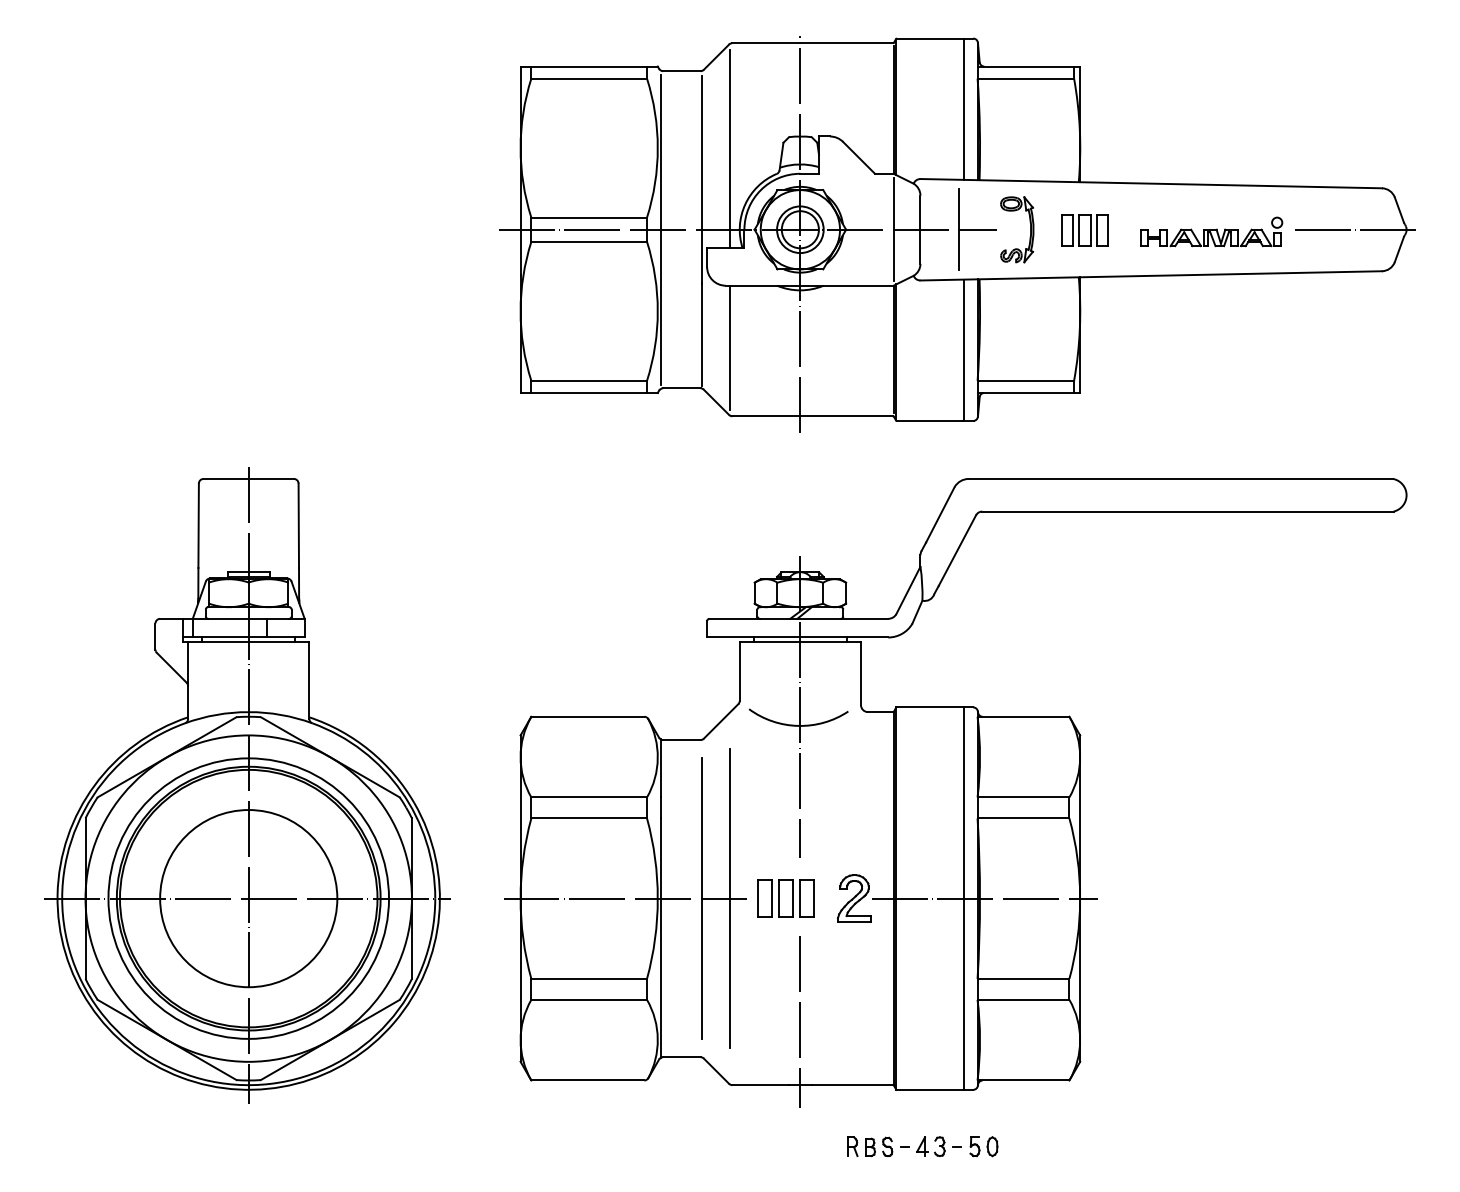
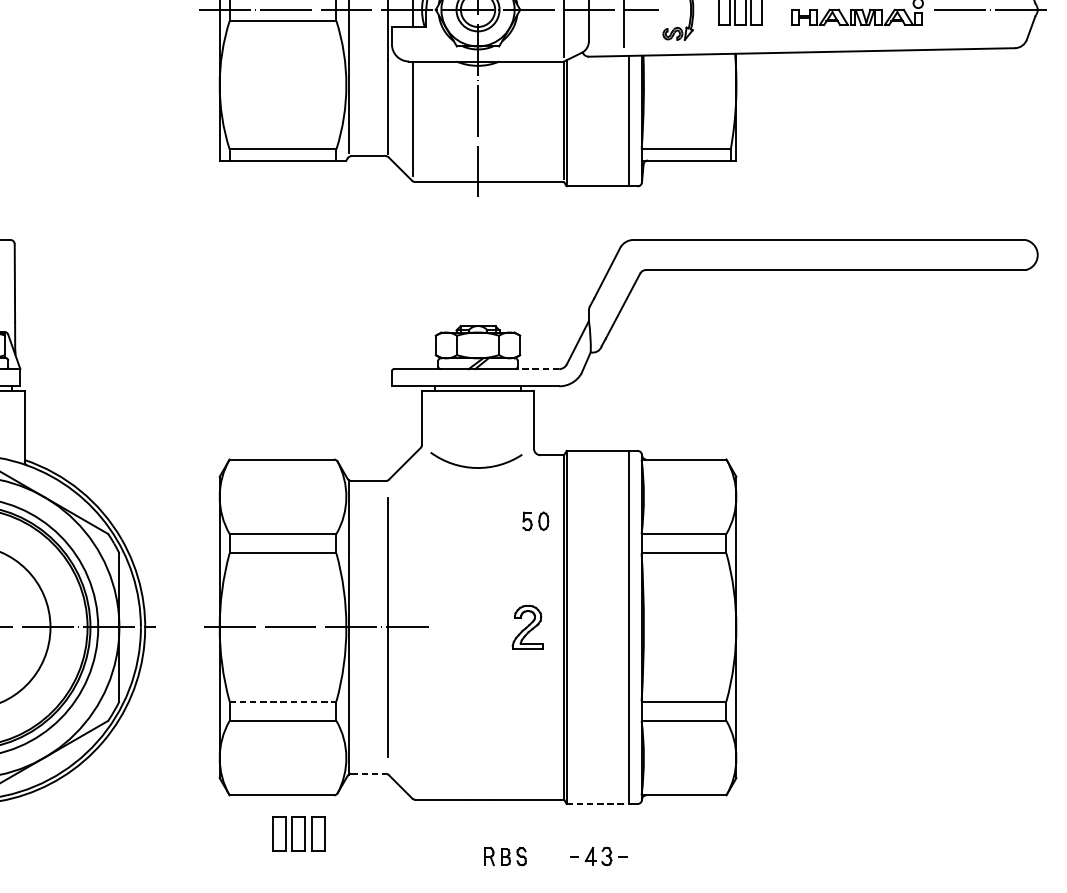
line: (864, 618) -> (537, 368), solid -> dashed
line: (800, 706) -> (478, 450), removed
line: (730, 898) -> (413, 627), removed
part: (785, 898) -> (298, 834), moved
line: (984, 898) -> (648, 627), removed
line: (589, 978) -> (283, 701), solid -> dashed
line: (800, 1022) -> (478, 741), removed
line: (681, 1057) -> (368, 774), solid -> dashed
line: (929, 1089) -> (597, 803), solid -> dashed
part: (870, 1146) -> (505, 856), moved
part: (983, 1146) -> (535, 521), moved

